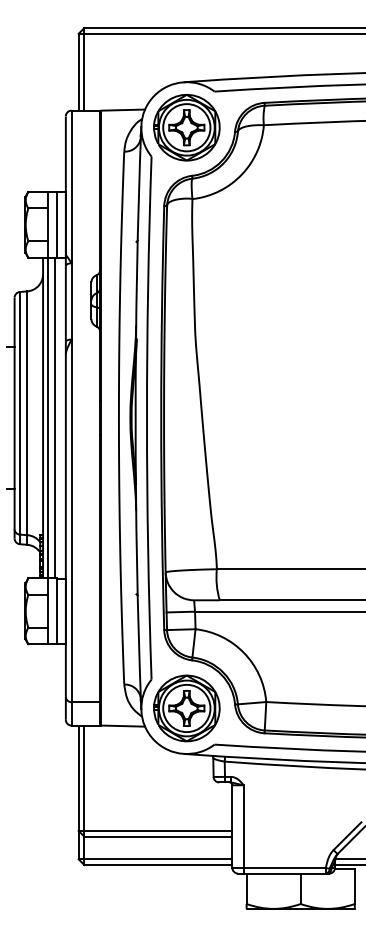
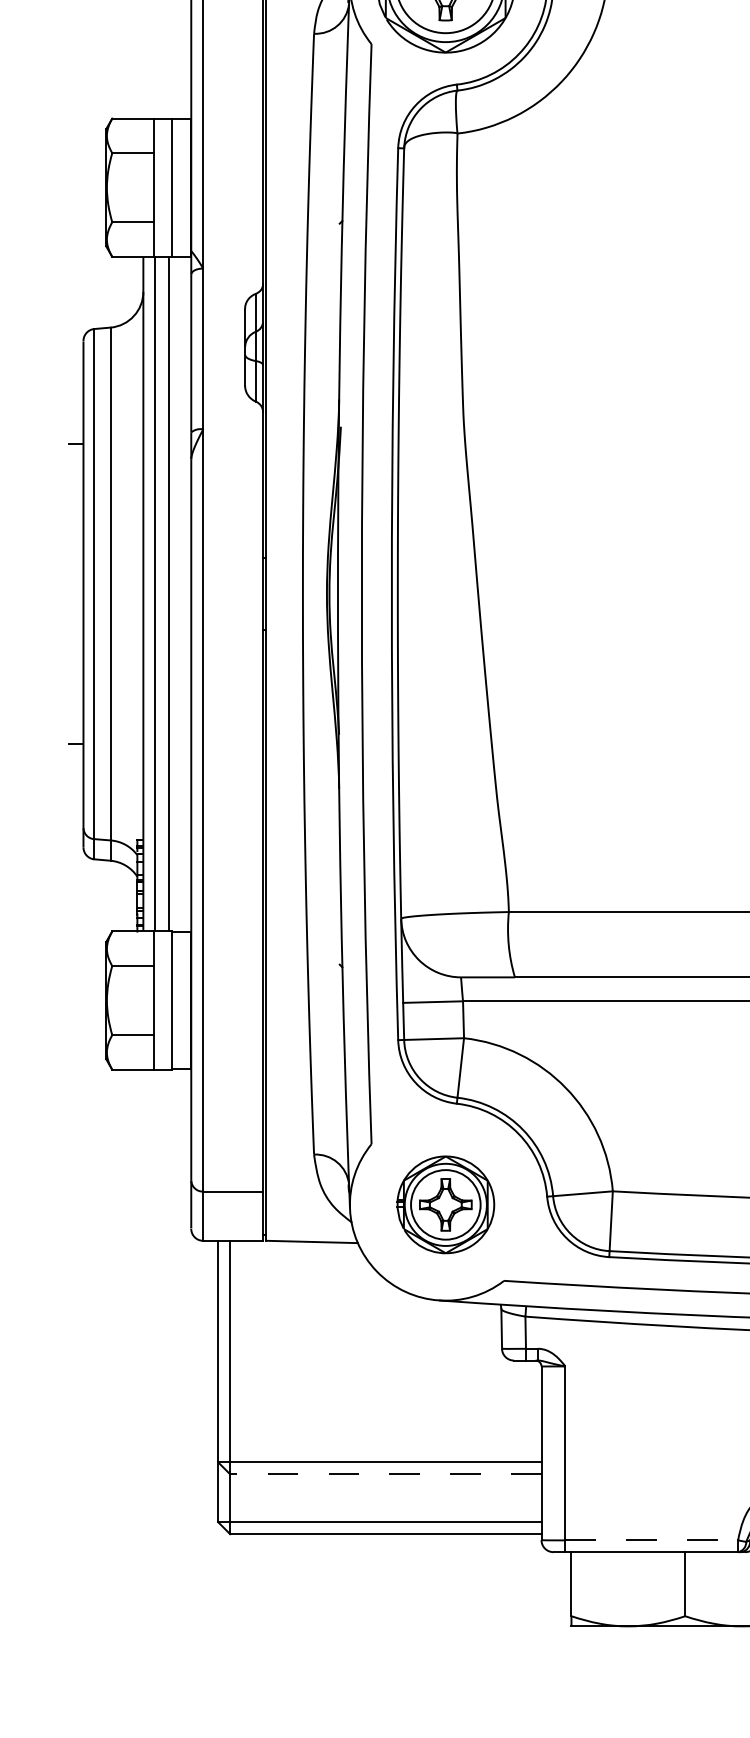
part: (186, 708) -> (445, 1204), size x0.7
line: (157, 836) -> (384, 1474), solid -> dashed
line: (285, 868) -> (653, 1541), solid -> dashed

